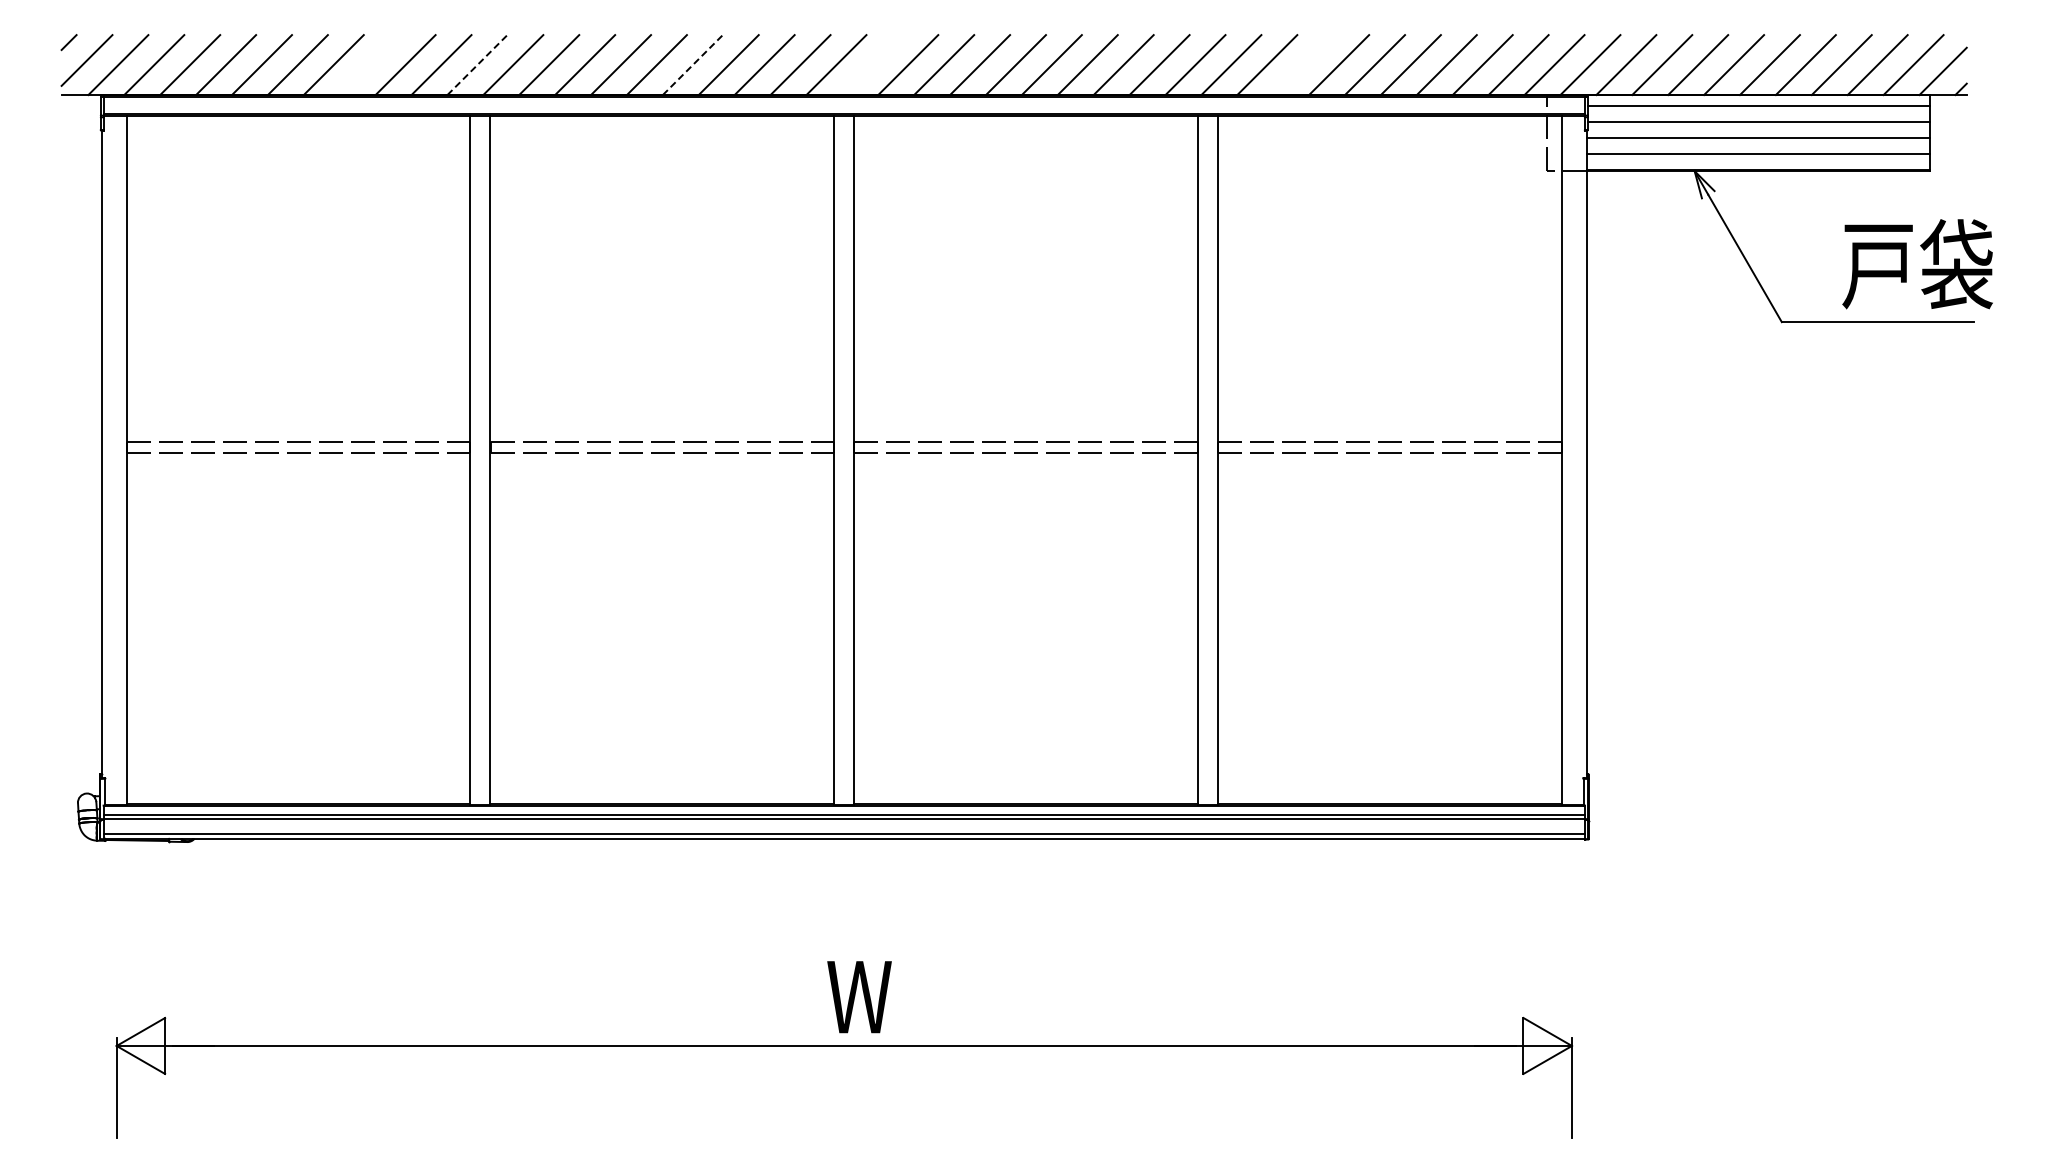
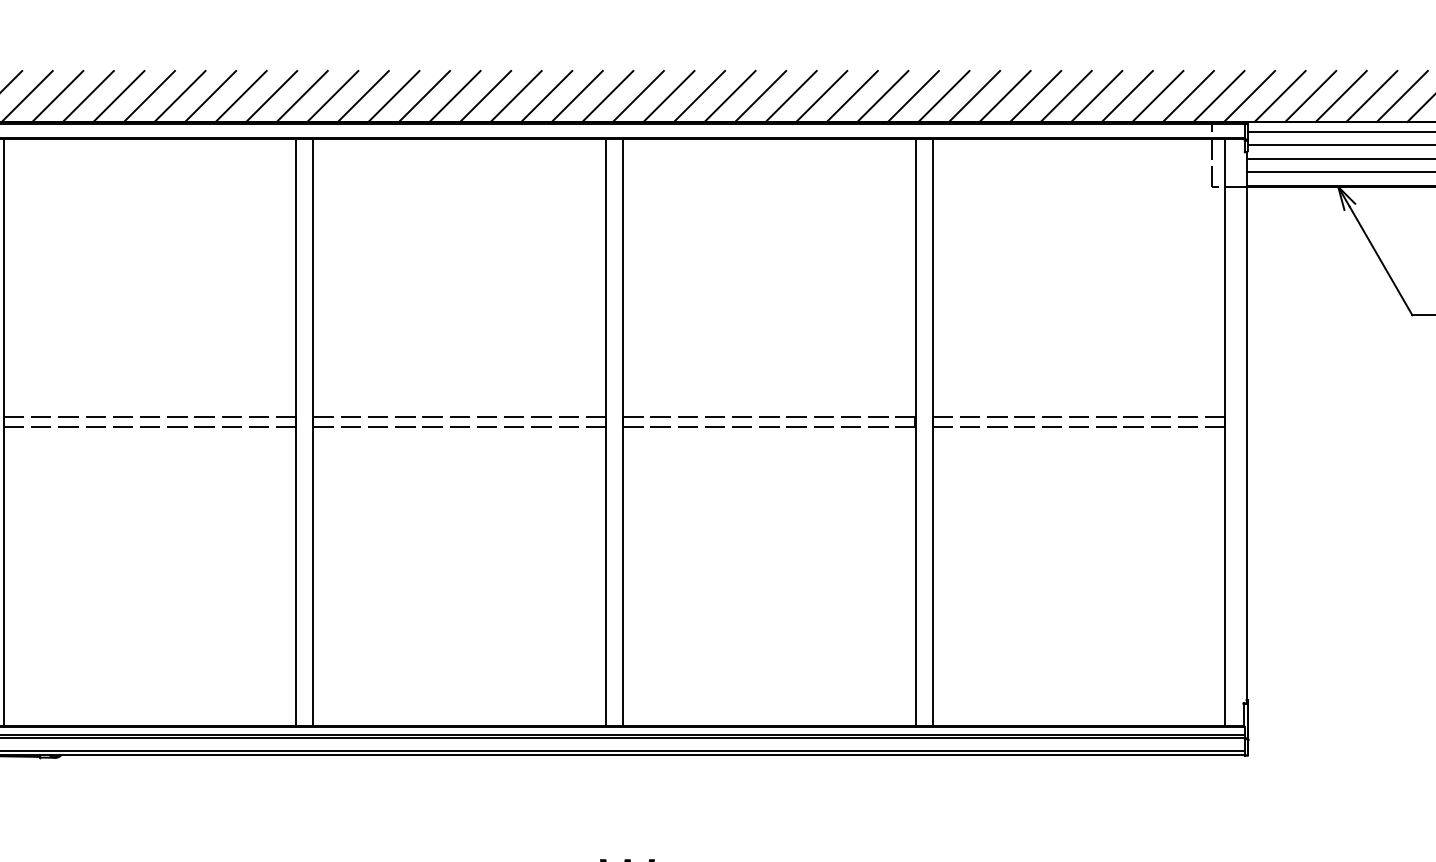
line: (477, 64) -> (302, 96), dashed -> solid
line: (693, 64) -> (486, 96), dashed -> solid
line: (369, 65) -> (210, 96), added
line: (872, 65) -> (638, 96), added
line: (1303, 65) -> (1005, 96), added

